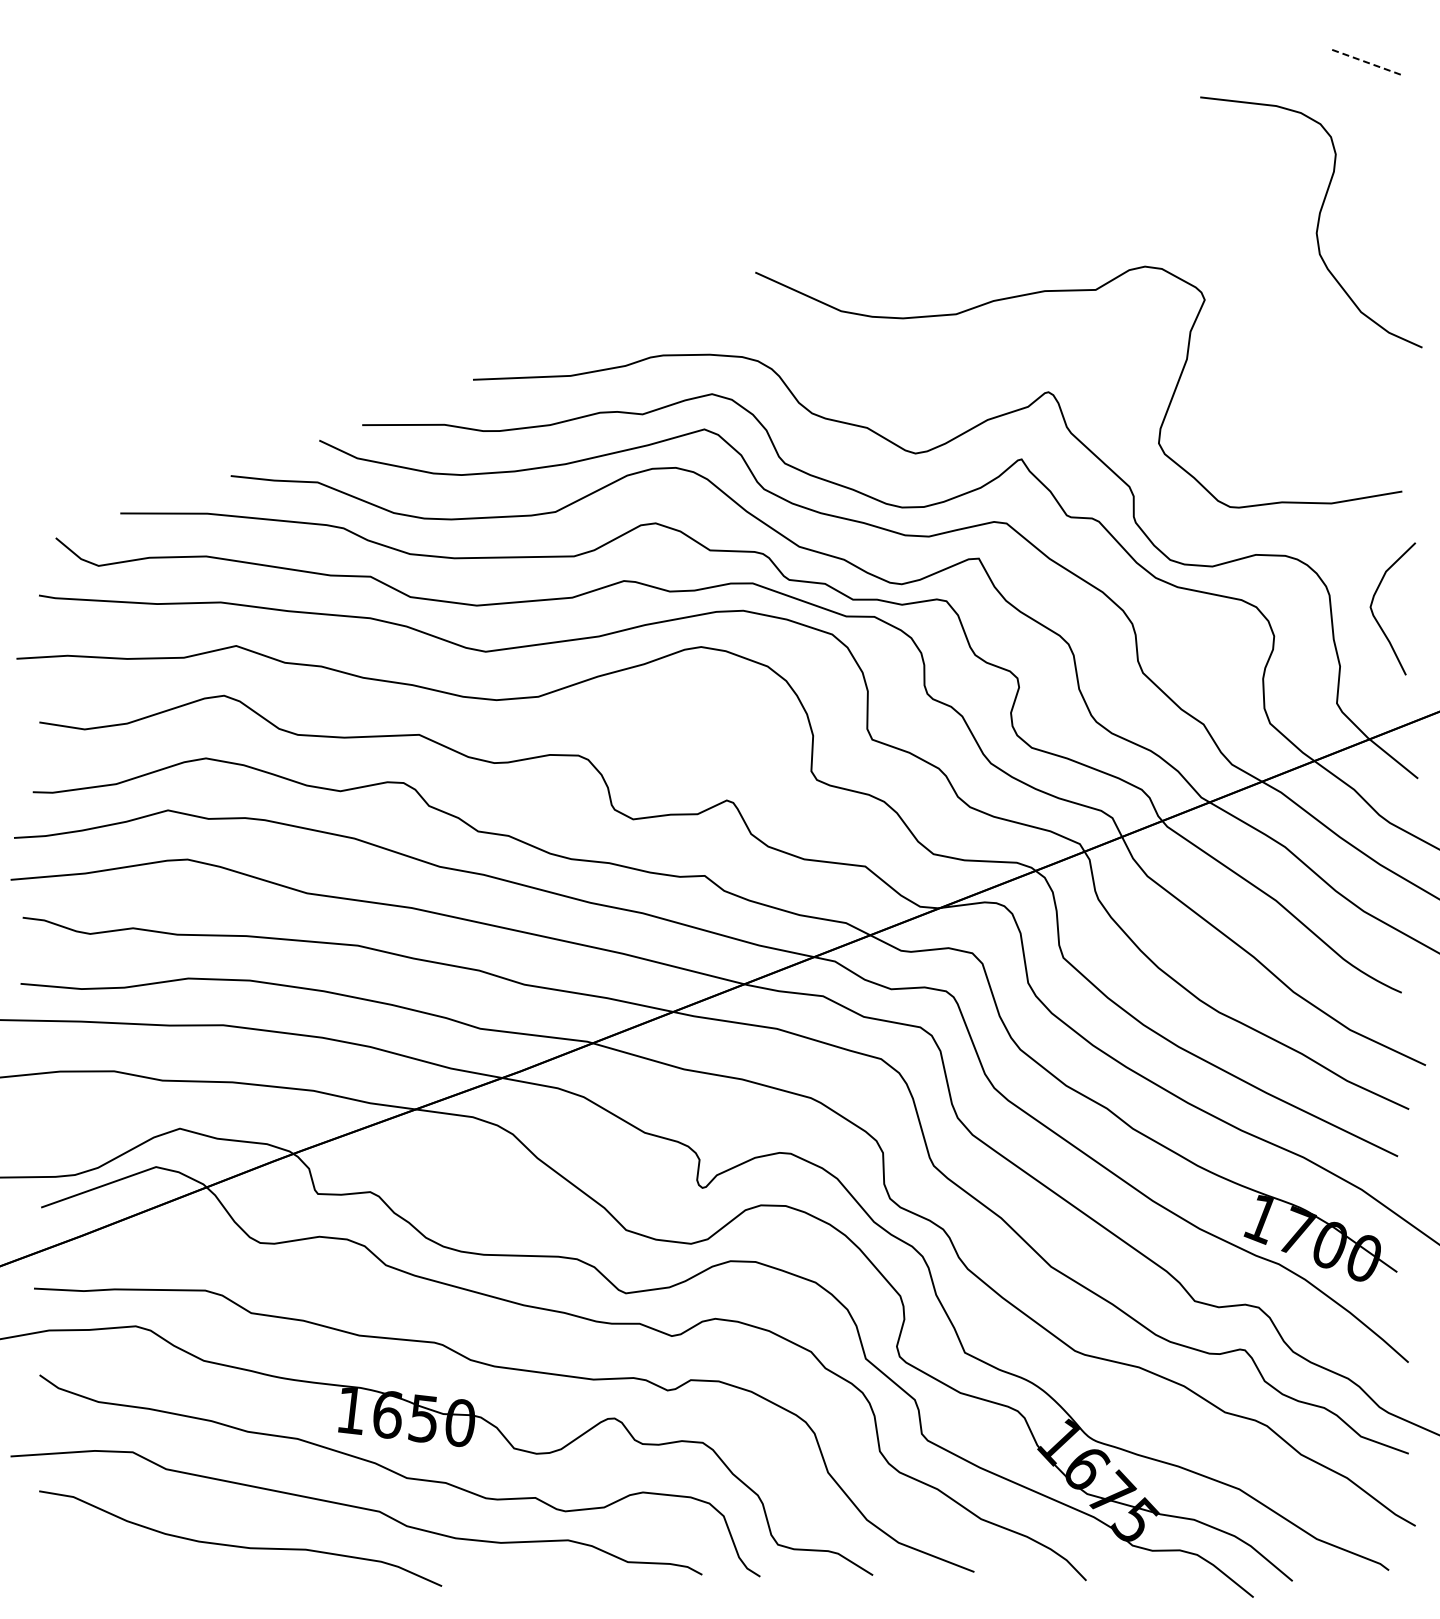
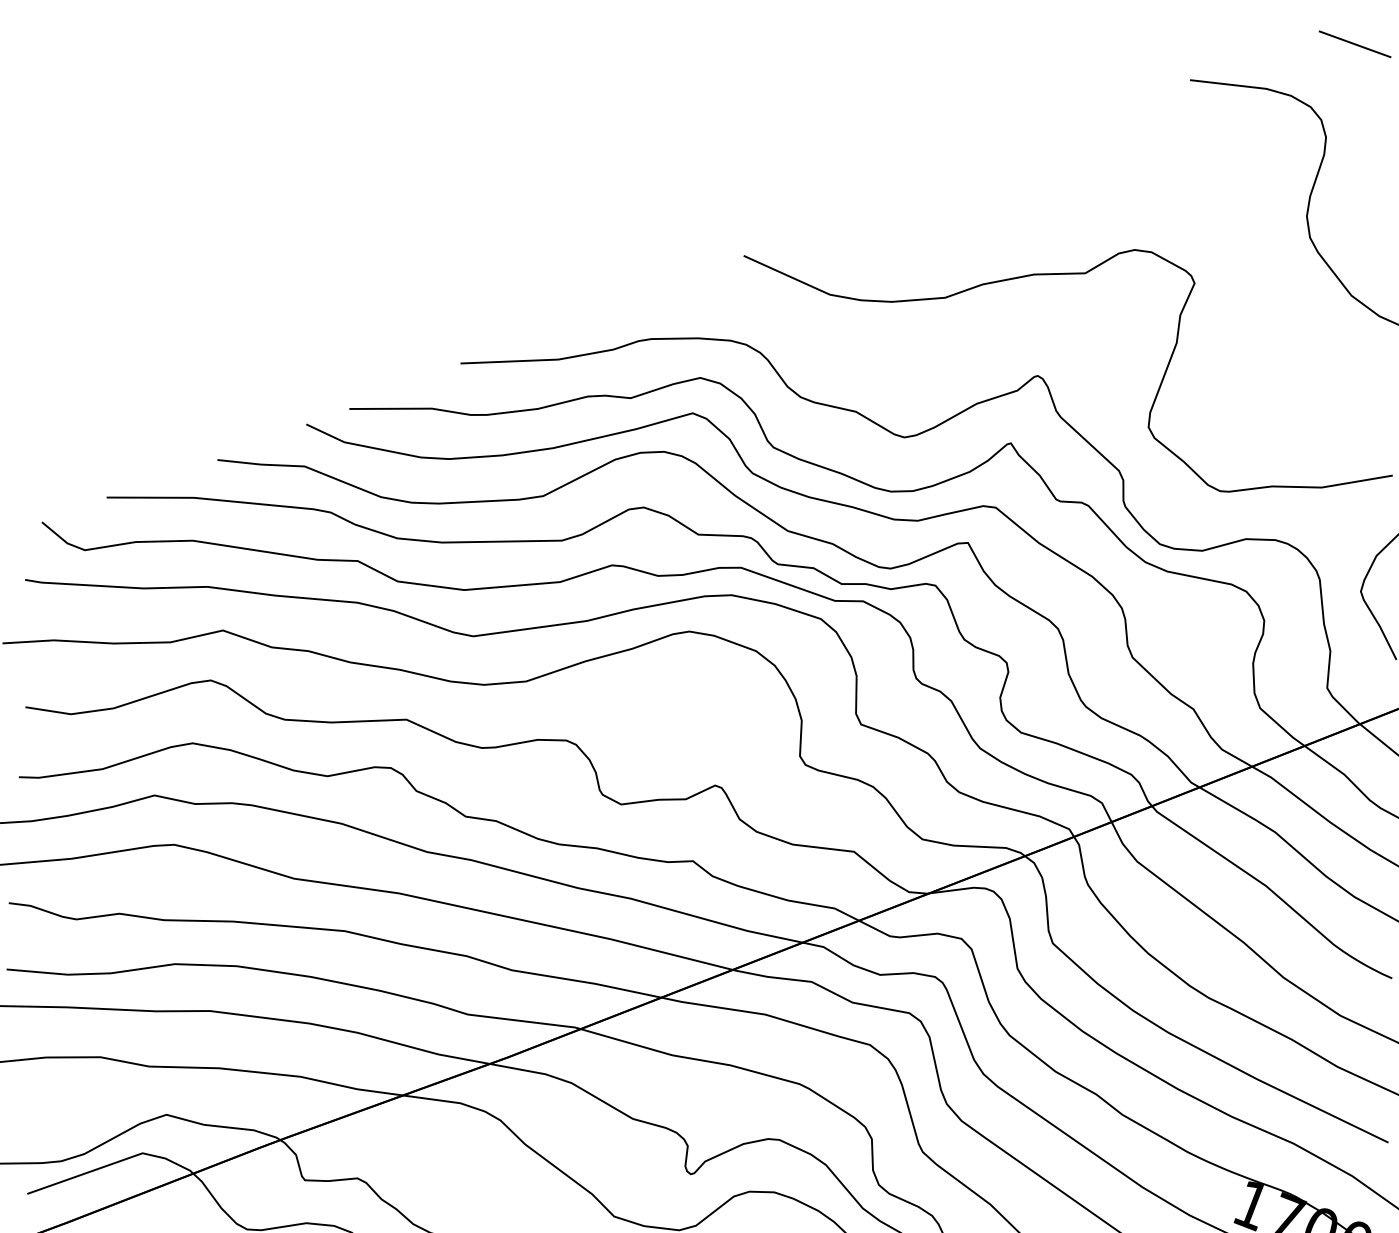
line: (1364, 61) -> (1354, 44), dashed -> solid

